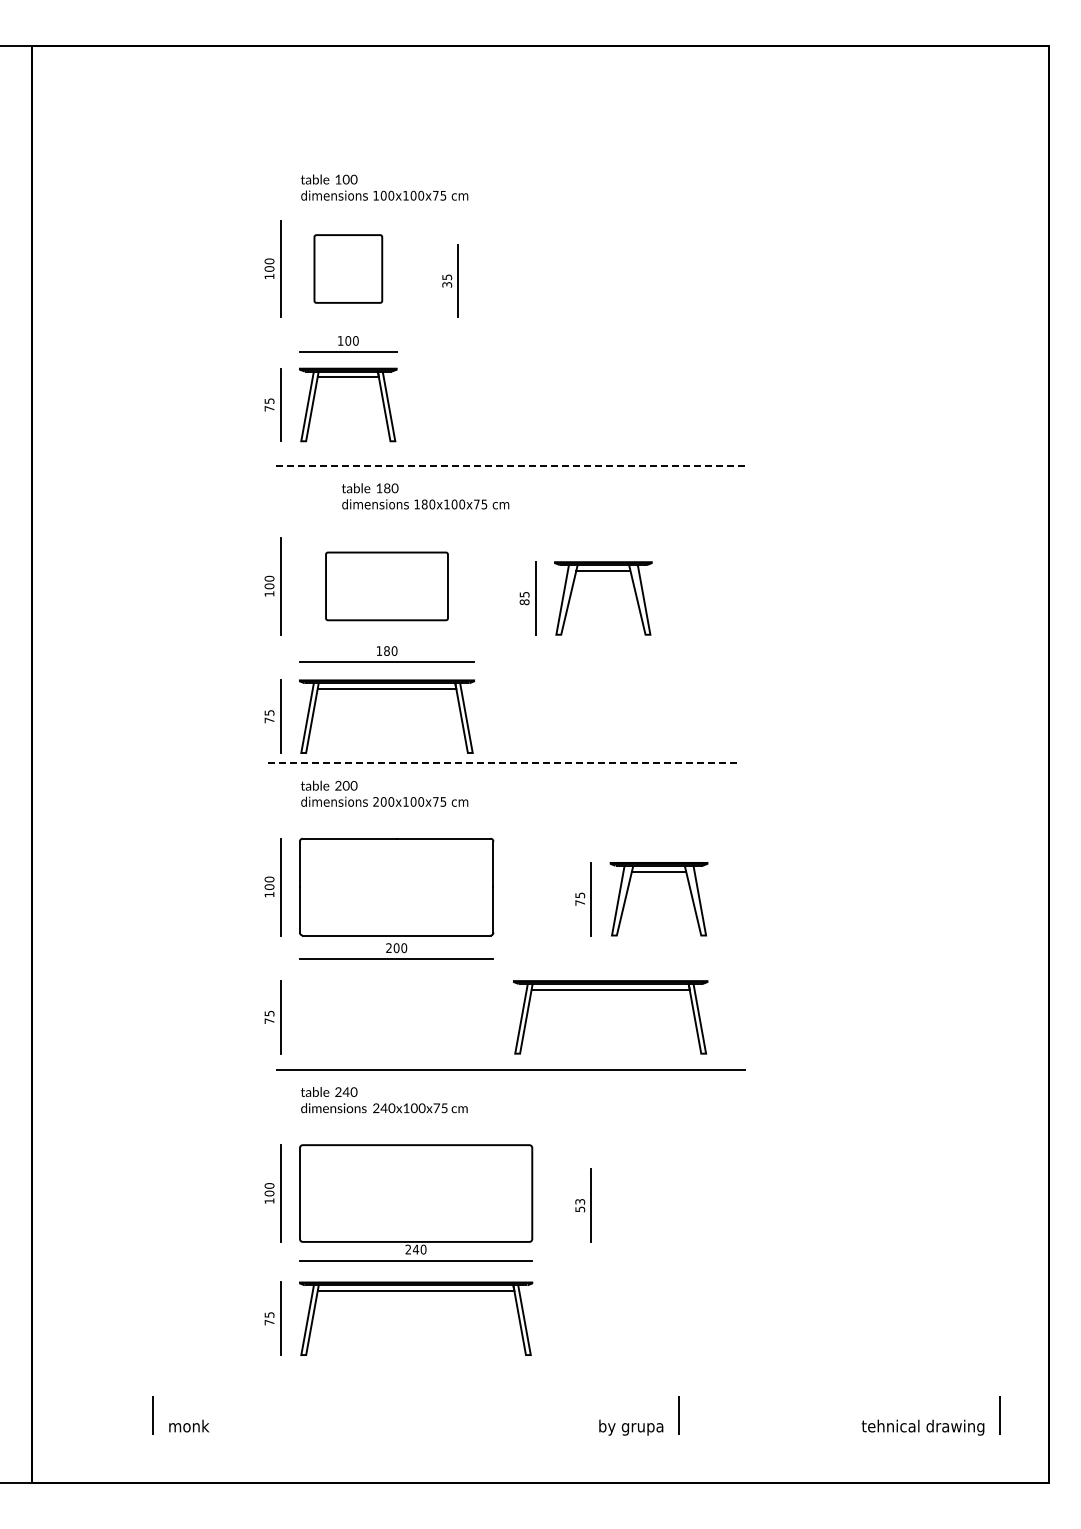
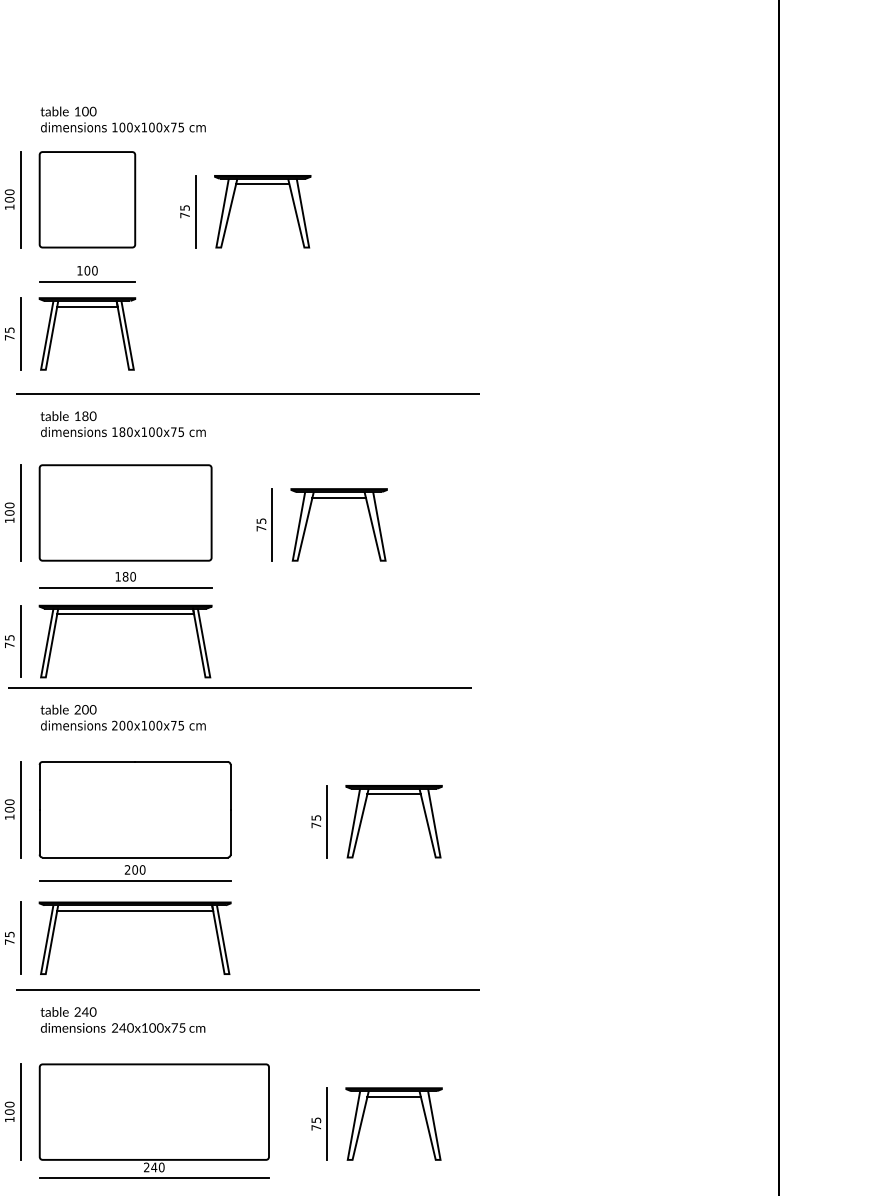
part: (525, 253) -> (262, 184), added
part: (348, 268) -> (87, 199), size x1.43
text: (447, 284) -> (185, 215), 35 -> 75
line: (511, 465) -> (248, 393), dashed -> solid
text: (425, 496) -> (123, 424), moved
part: (386, 586) -> (125, 513), size x1.43
text: (524, 602) -> (261, 528), 85 -> 75
line: (503, 763) -> (240, 687), dashed -> solid
part: (610, 990) -> (135, 911), moved
part: (658, 1178) -> (393, 1097), added
text: (580, 1205) -> (316, 1123), 53 -> 75

